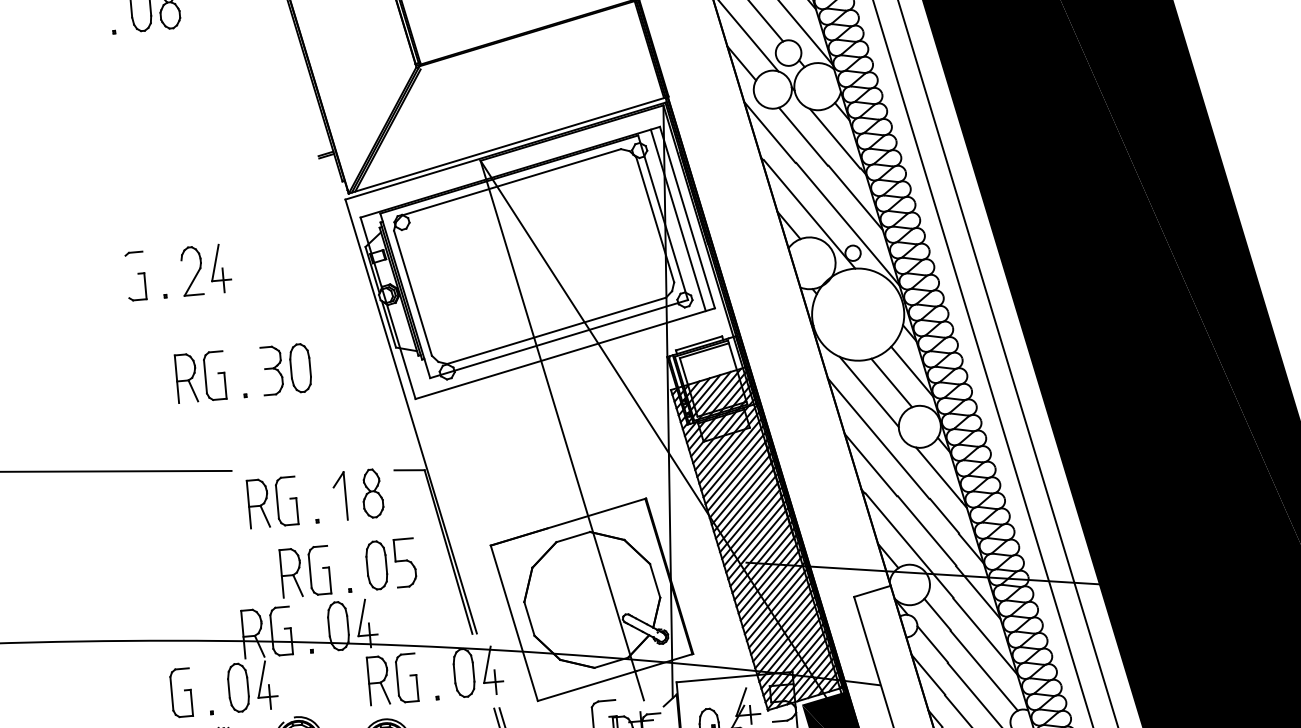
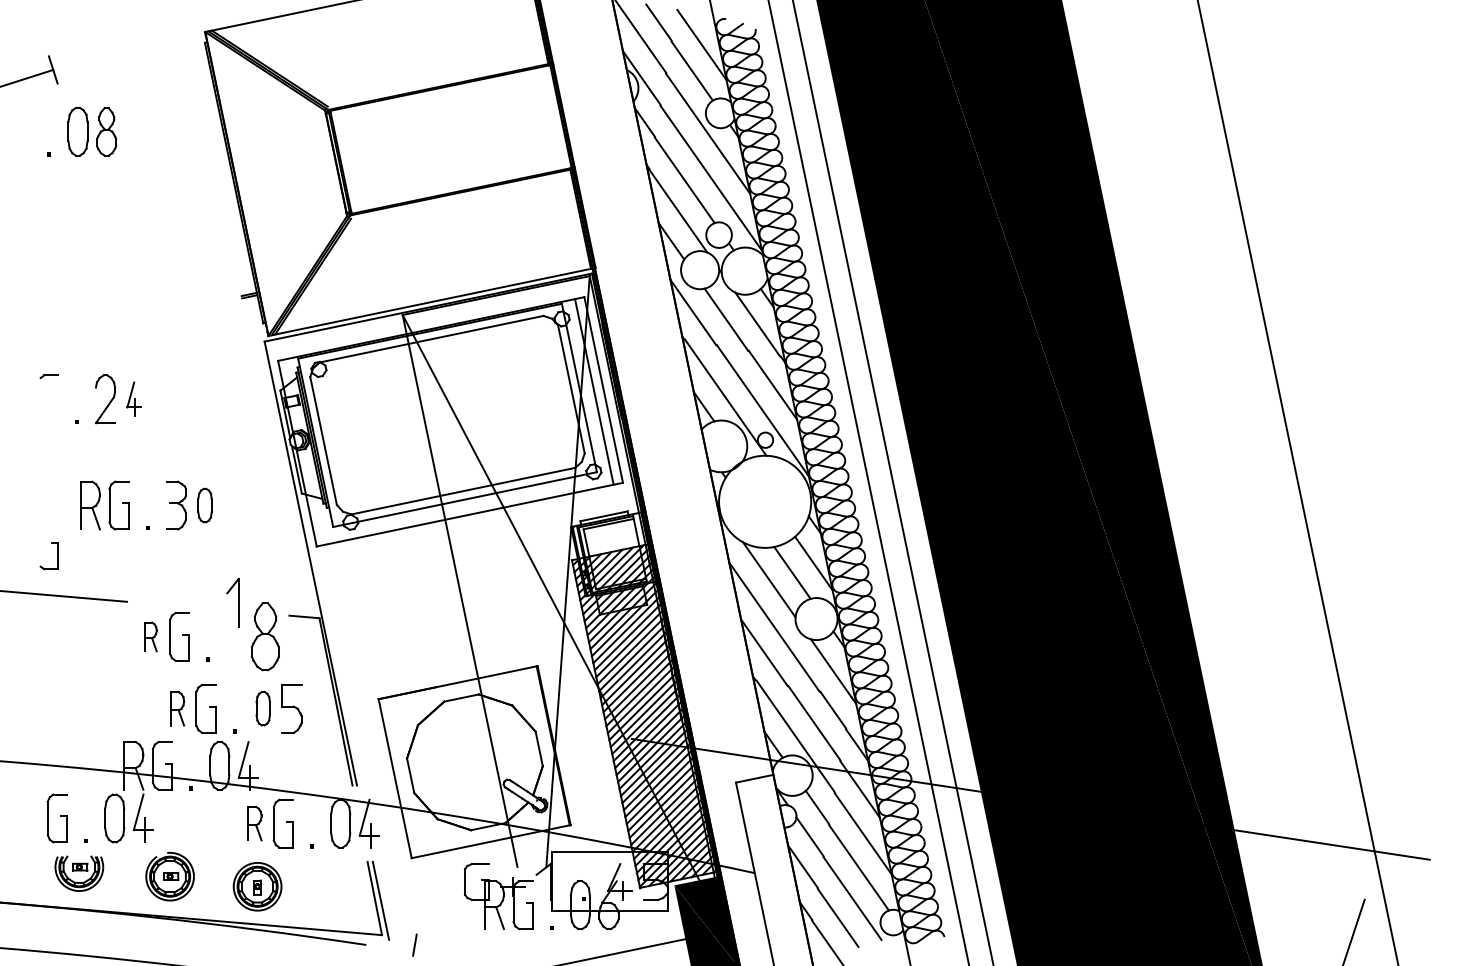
part: (219, 267) -> (133, 398), size x0.7
part: (145, 286) -> (57, 556), moved
part: (300, 368) -> (204, 505), size x0.7
part: (372, 493) -> (265, 636), size x1.4
part: (339, 496) -> (232, 602), moved
part: (257, 503) -> (150, 636), size x0.6
part: (375, 565) -> (262, 708), size x0.7
part: (291, 572) -> (177, 708), size x0.7
part: (378, 680) -> (254, 823), size x0.7

